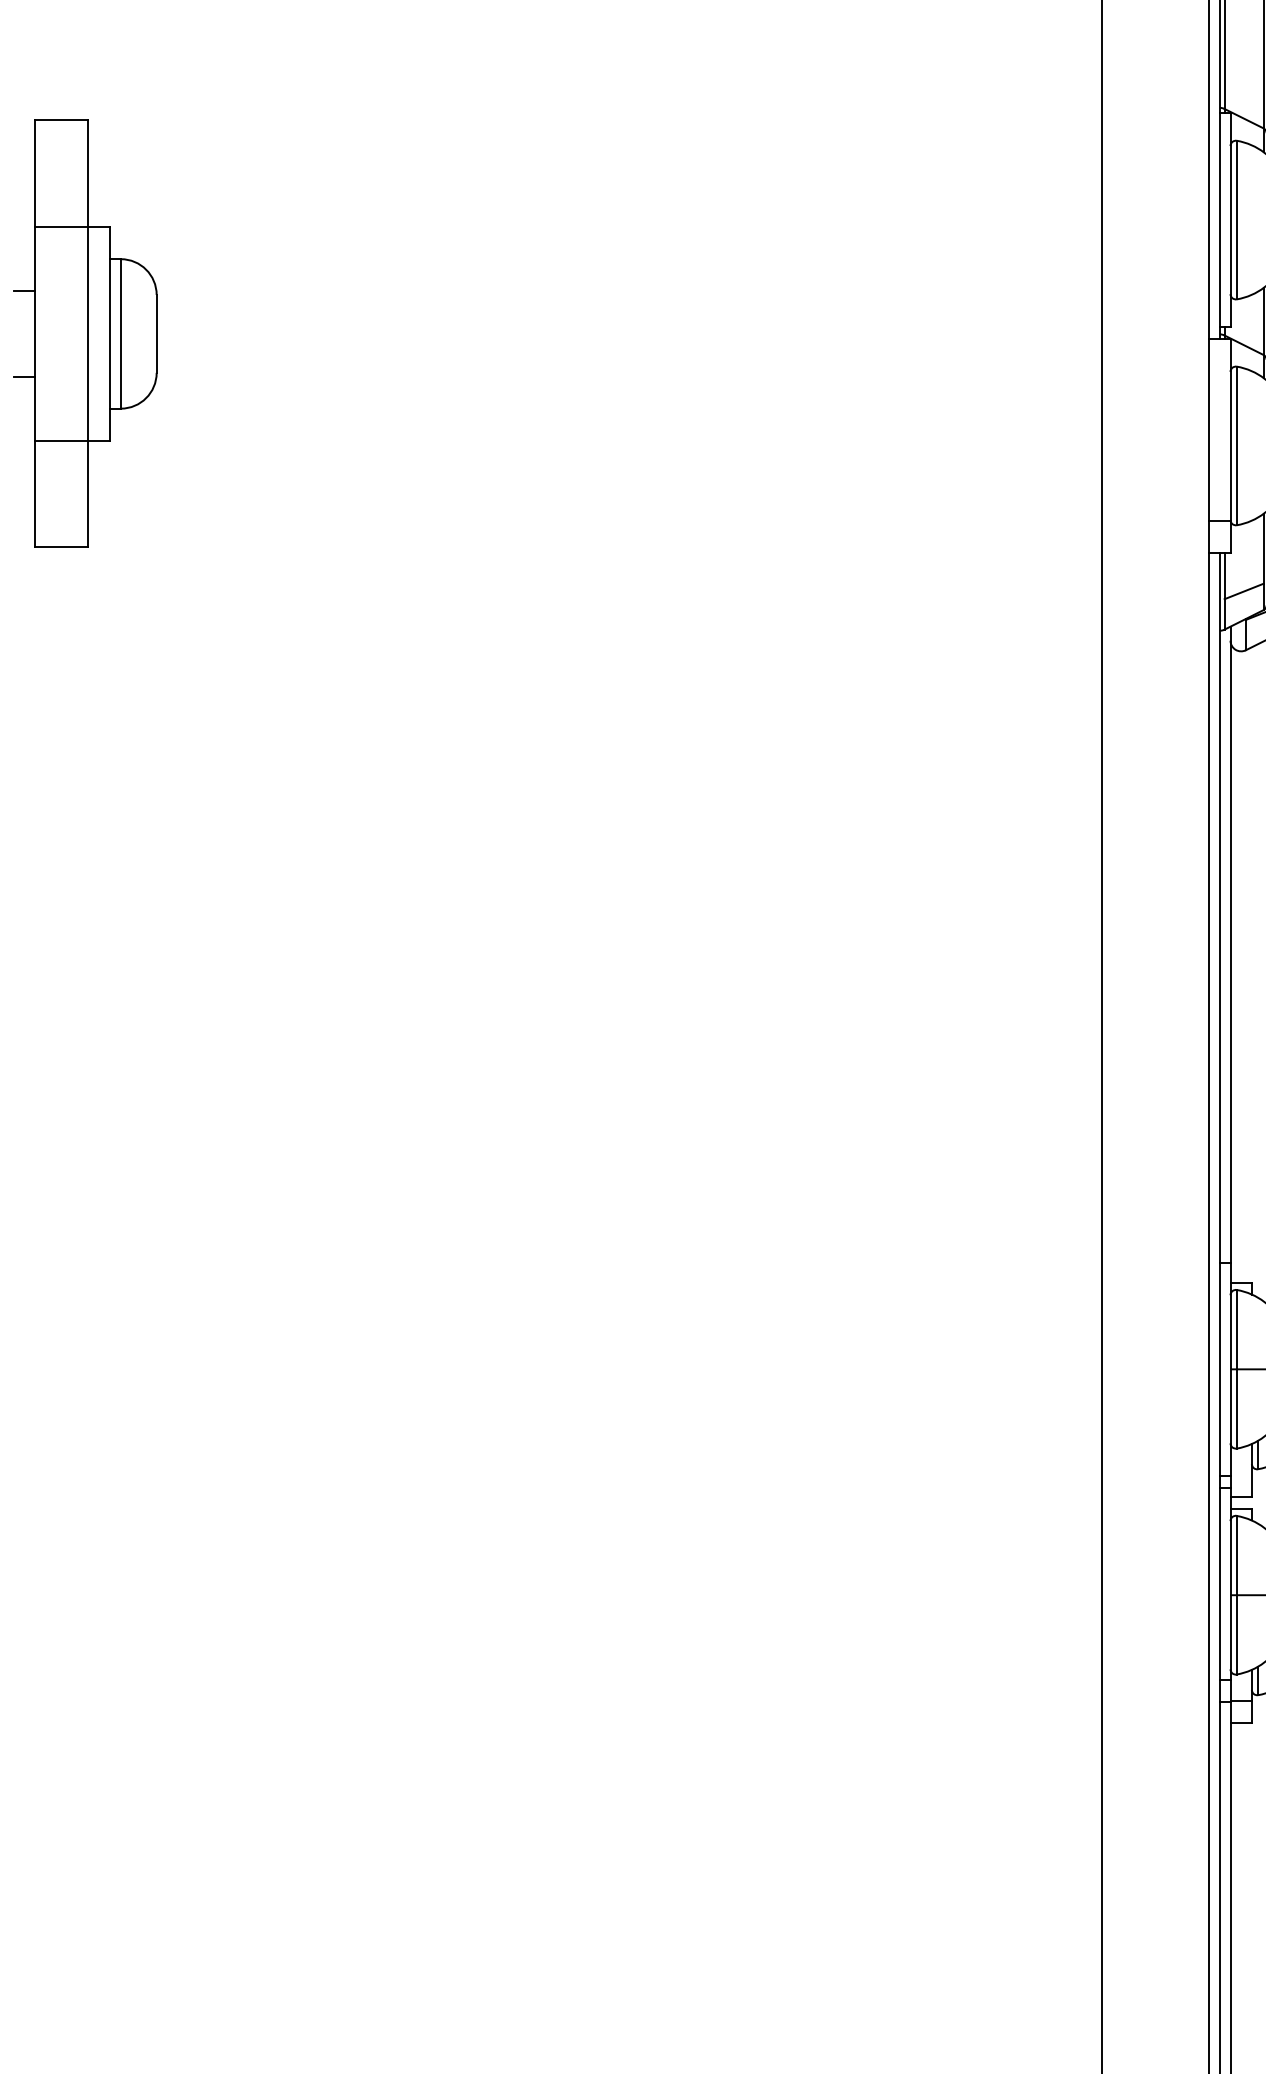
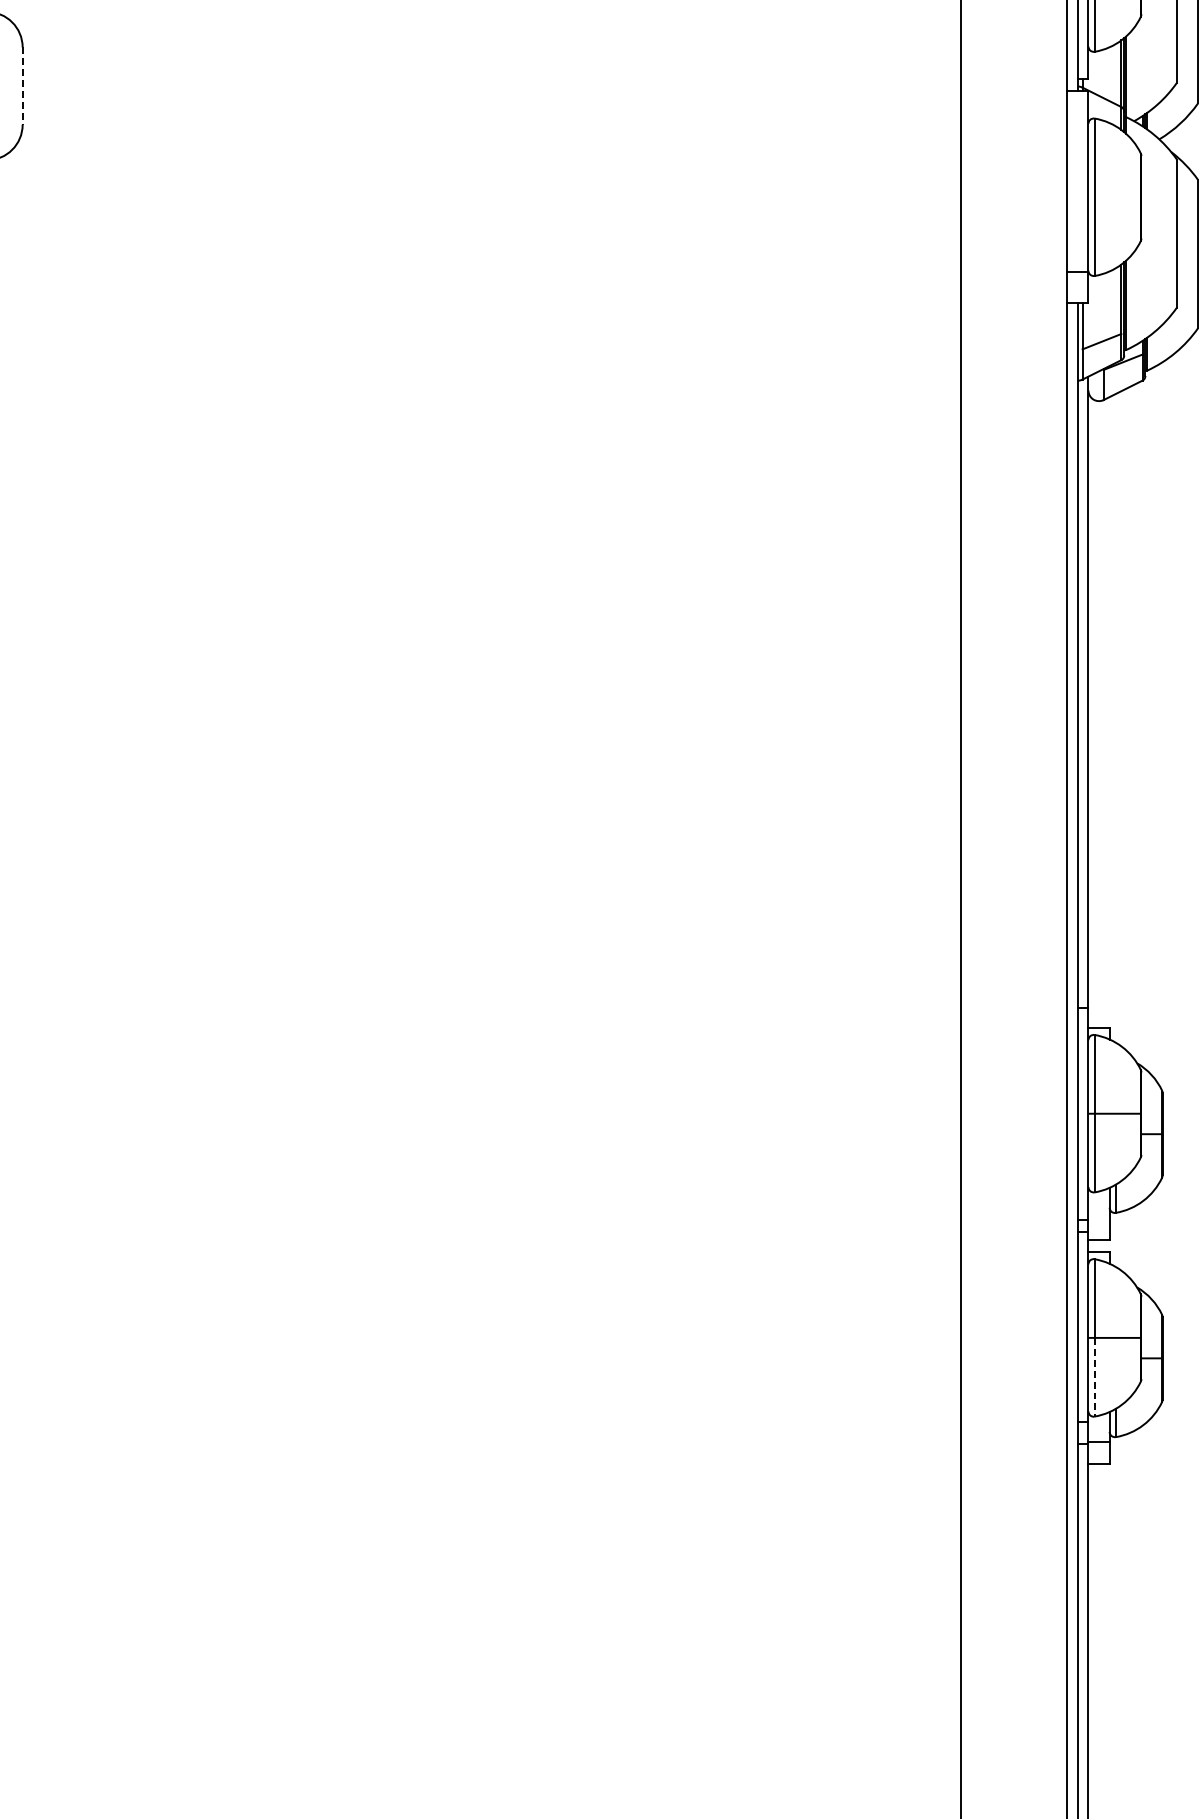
line: (156, 333) -> (22, 85), solid -> dashed
line: (1236, 1634) -> (1094, 1376), solid -> dashed

